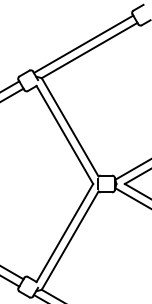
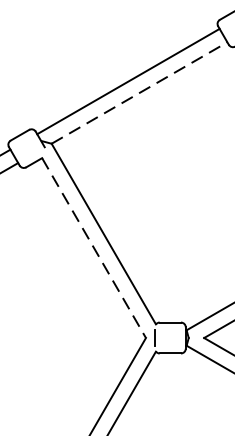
line: (90, 50) -> (141, 92), solid -> dashed
line: (64, 135) -> (93, 248), solid -> dashed

